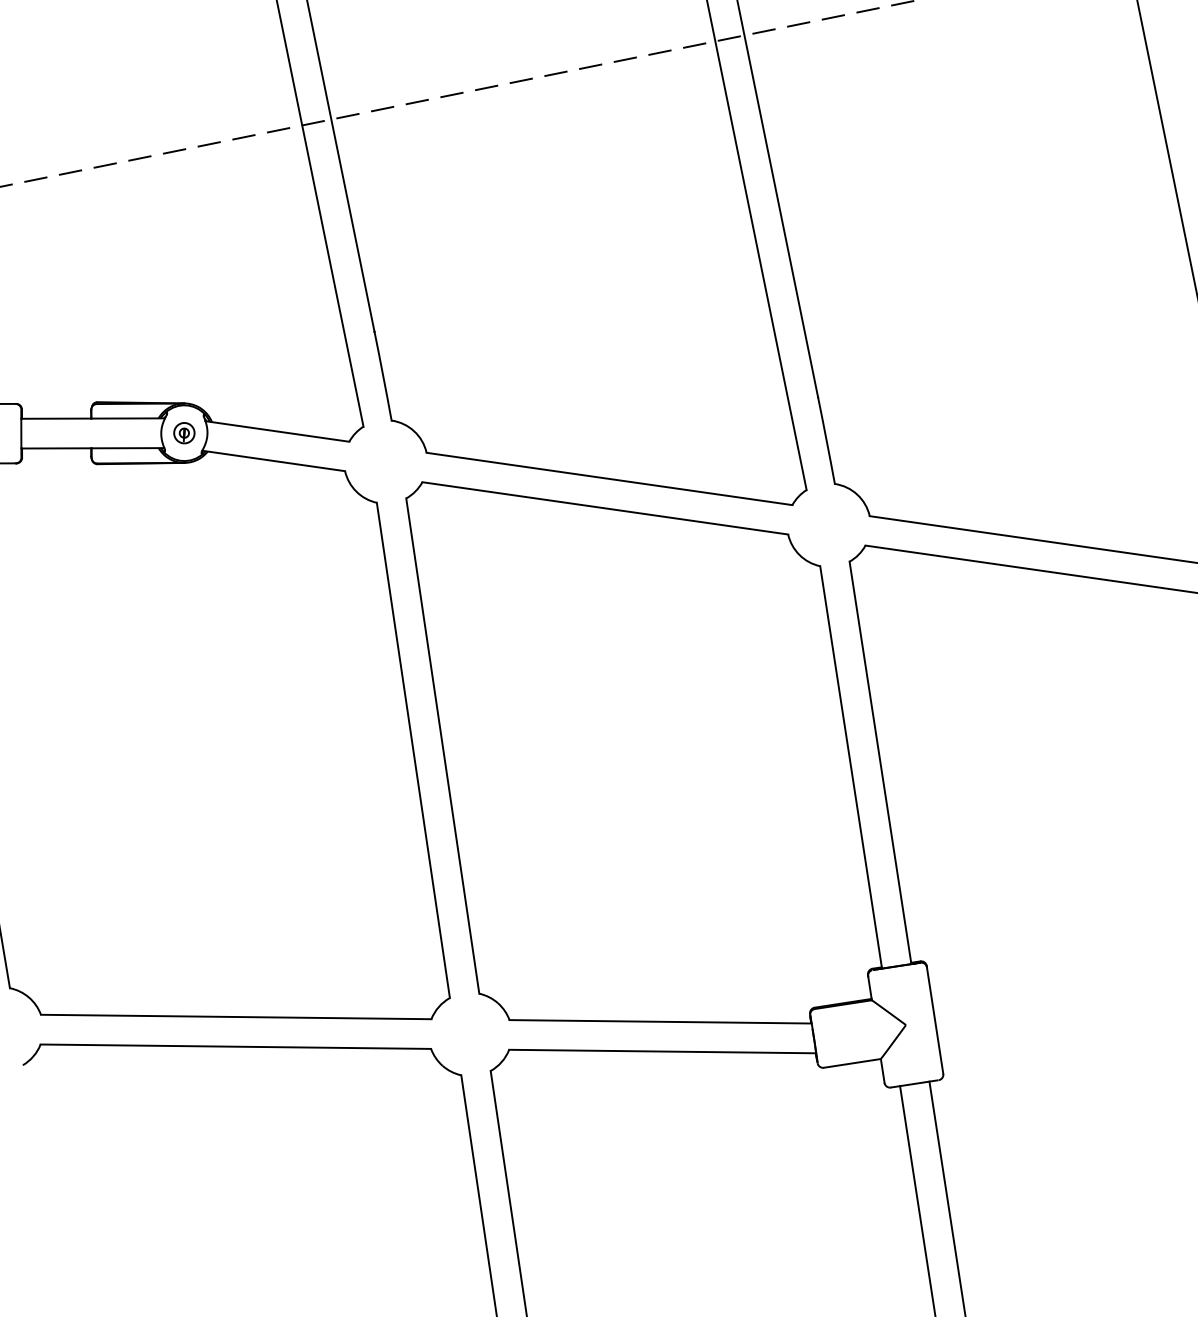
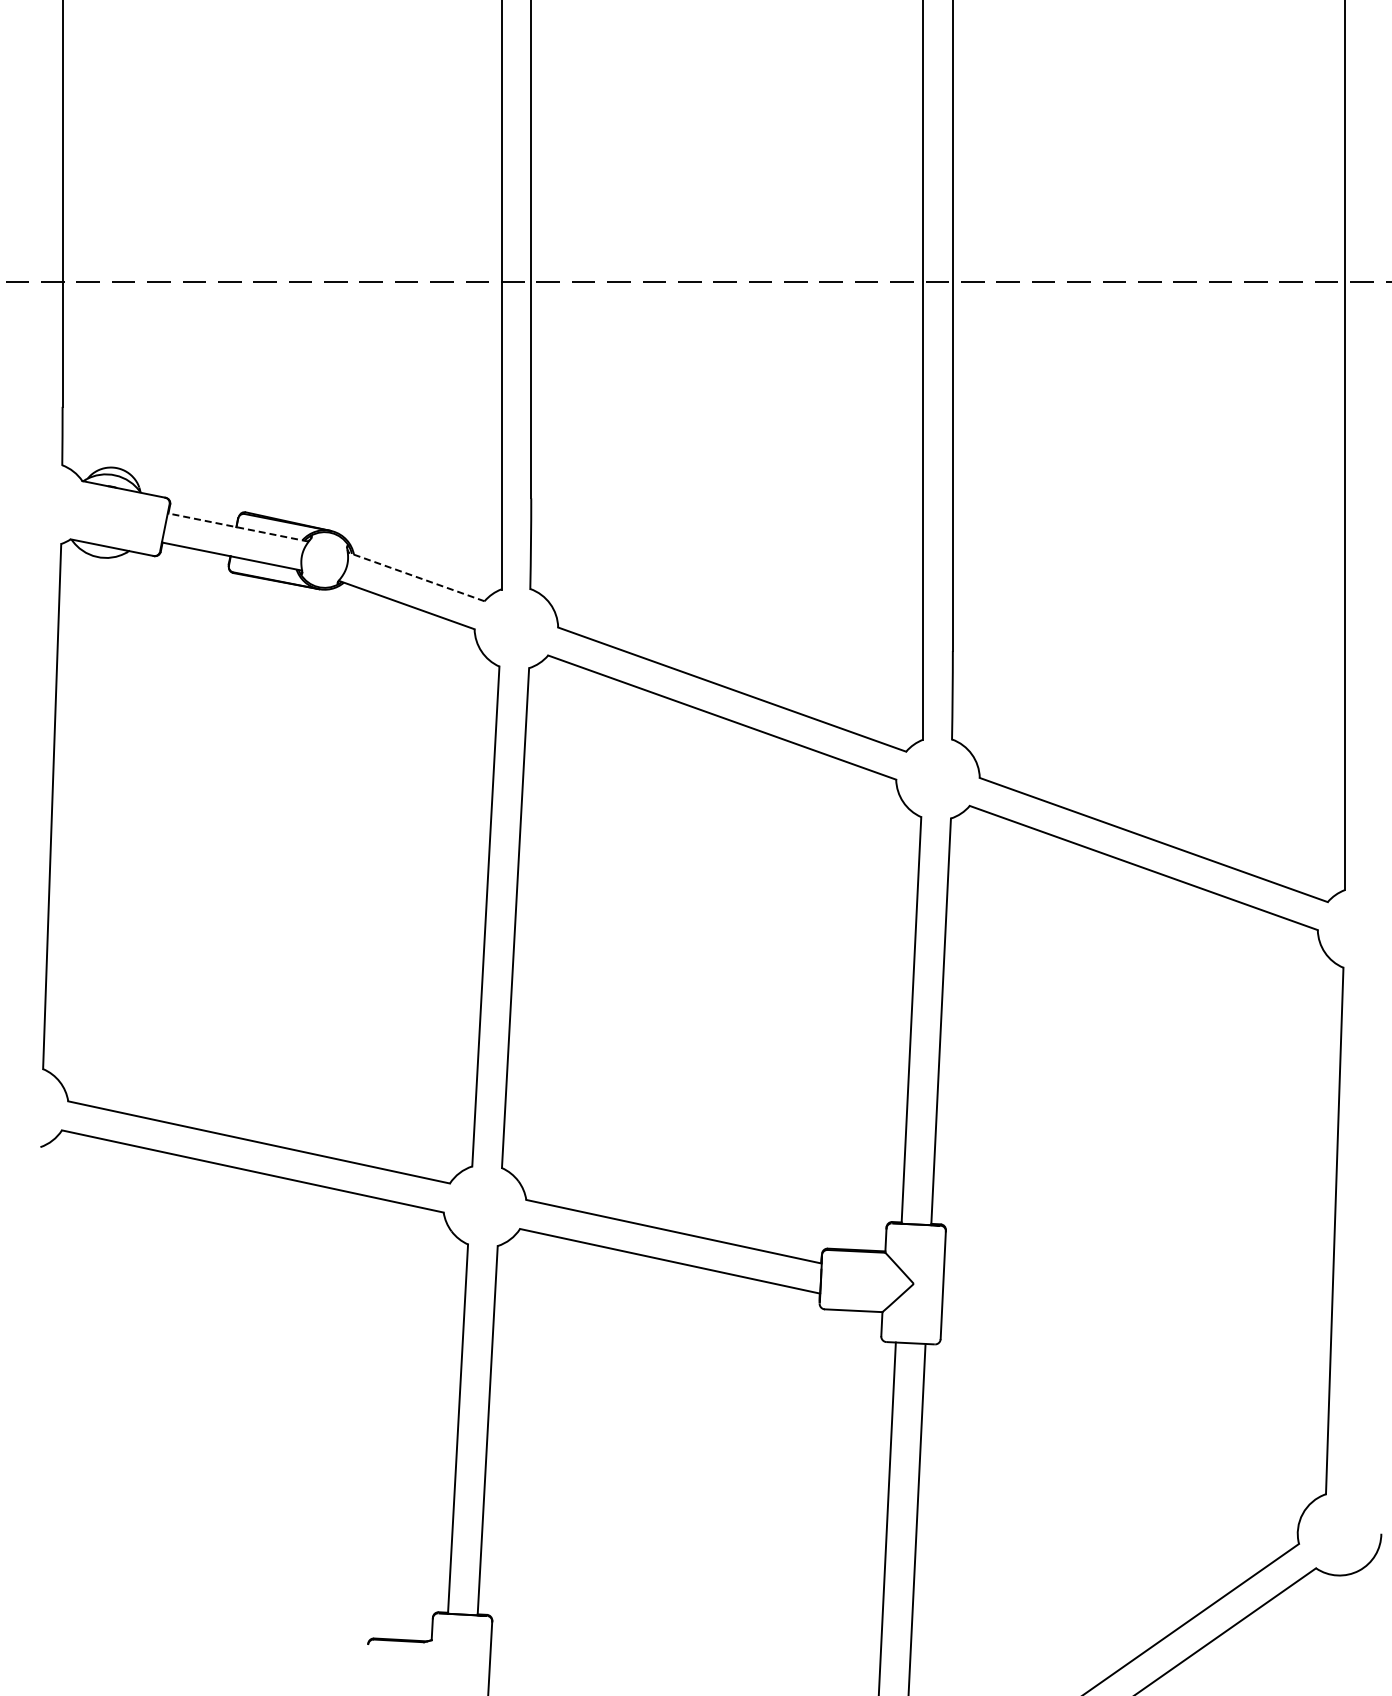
line: (93, 418) -> (238, 527), solid -> dashed
line: (277, 431) -> (416, 576), solid -> dashed
part: (184, 432) -> (324, 559), removed

